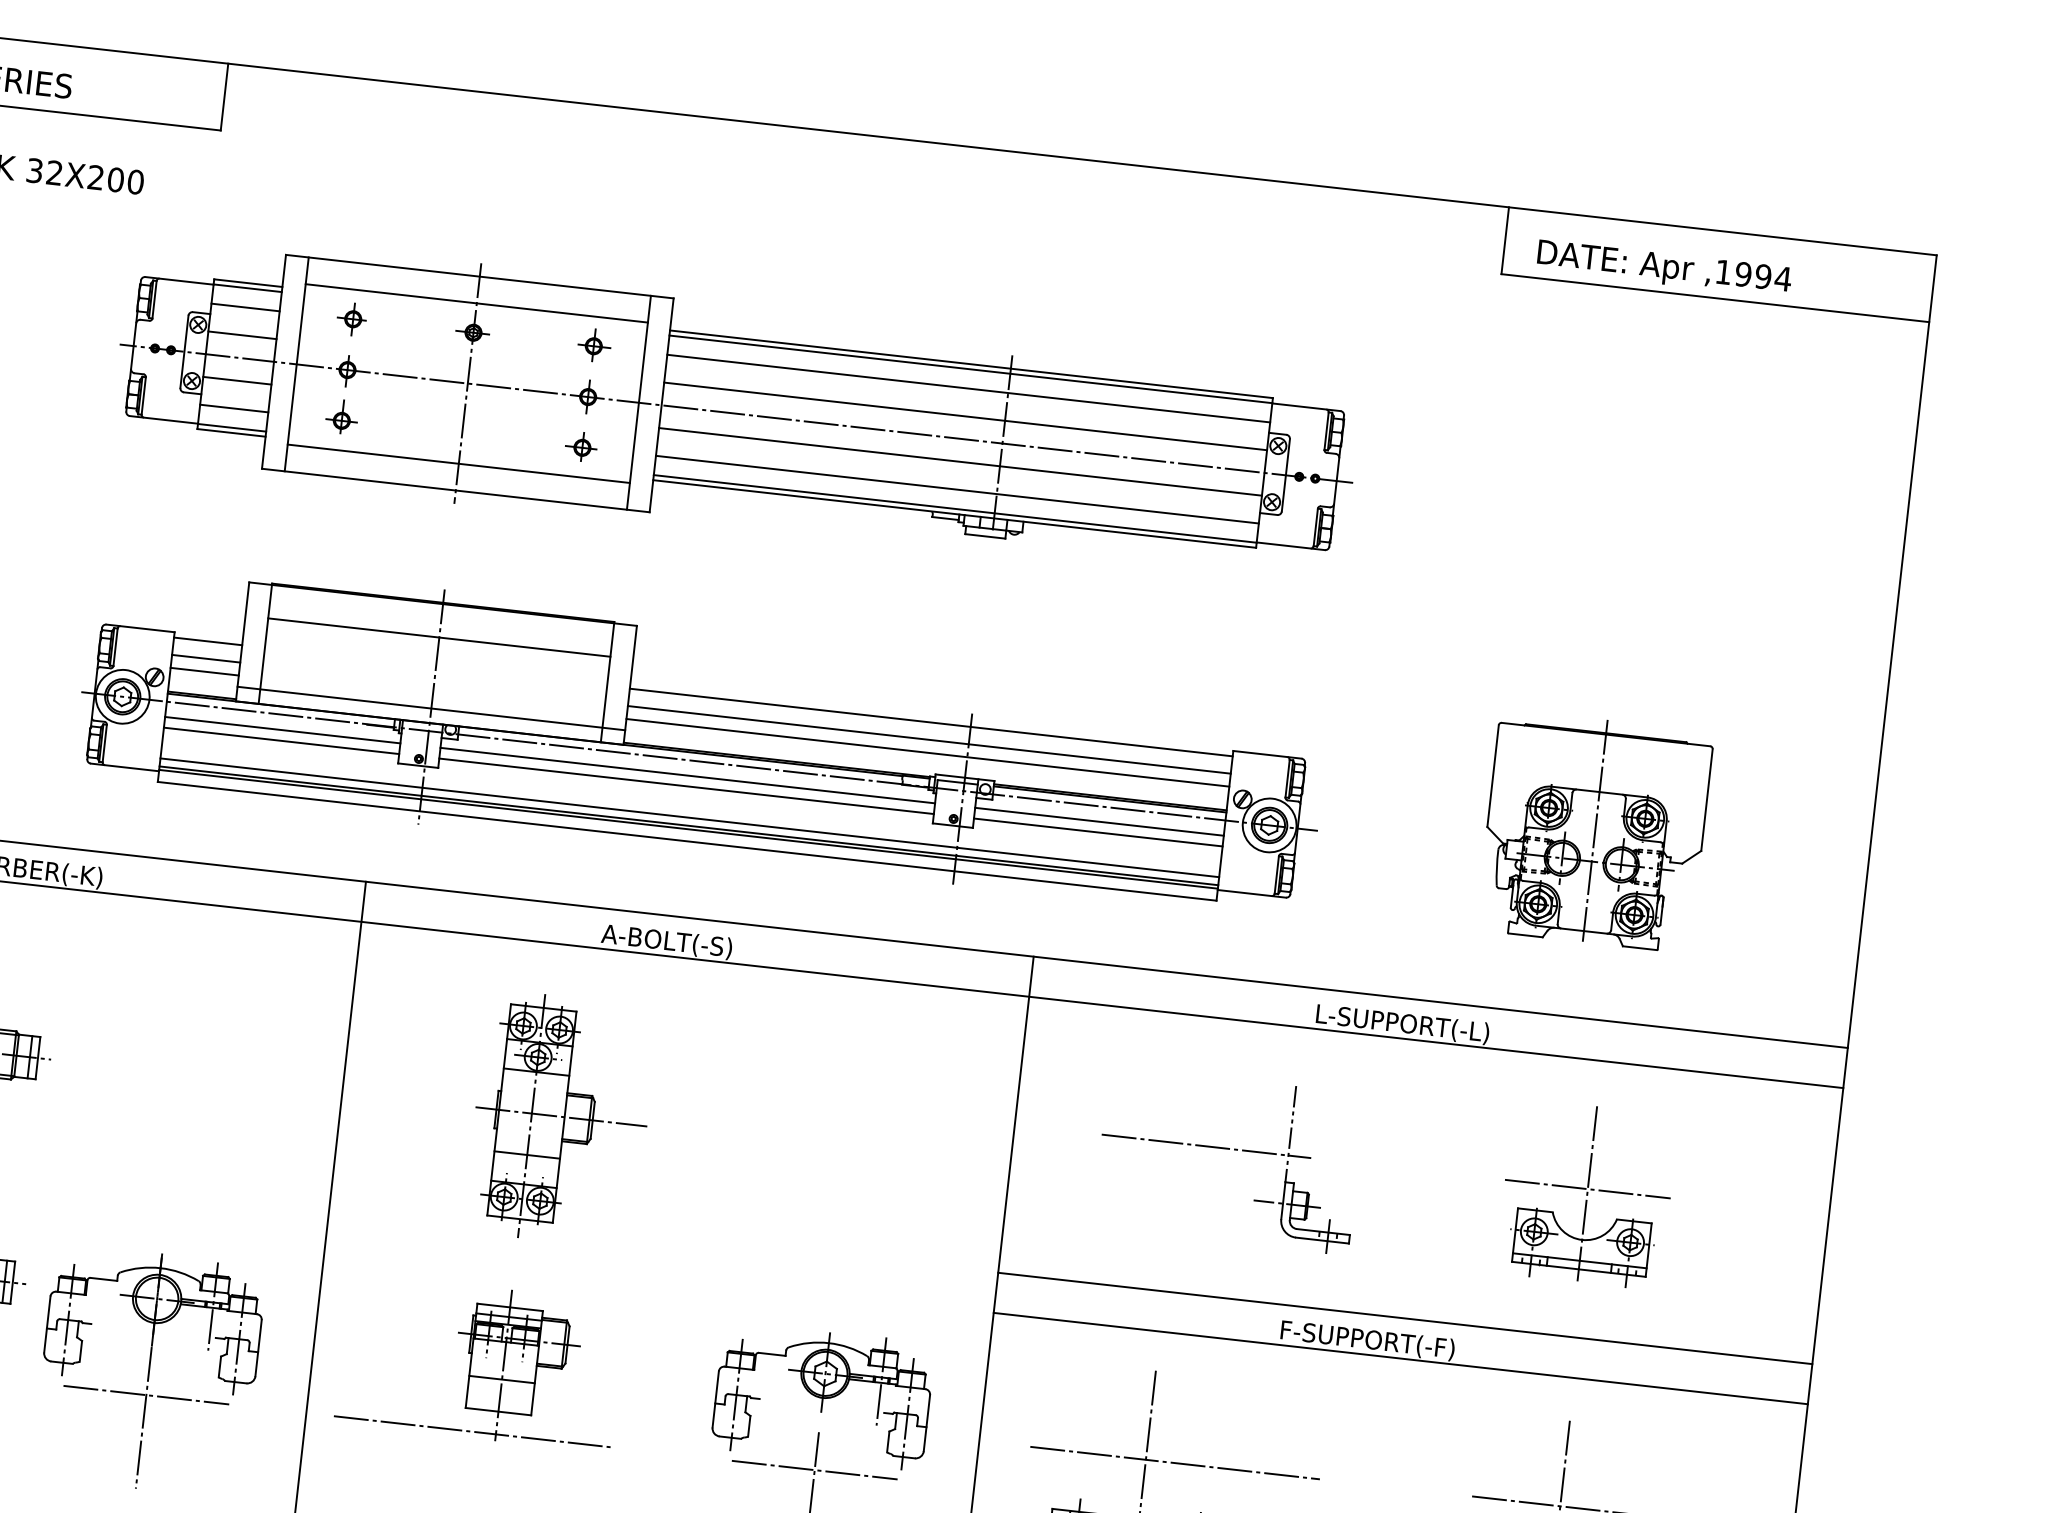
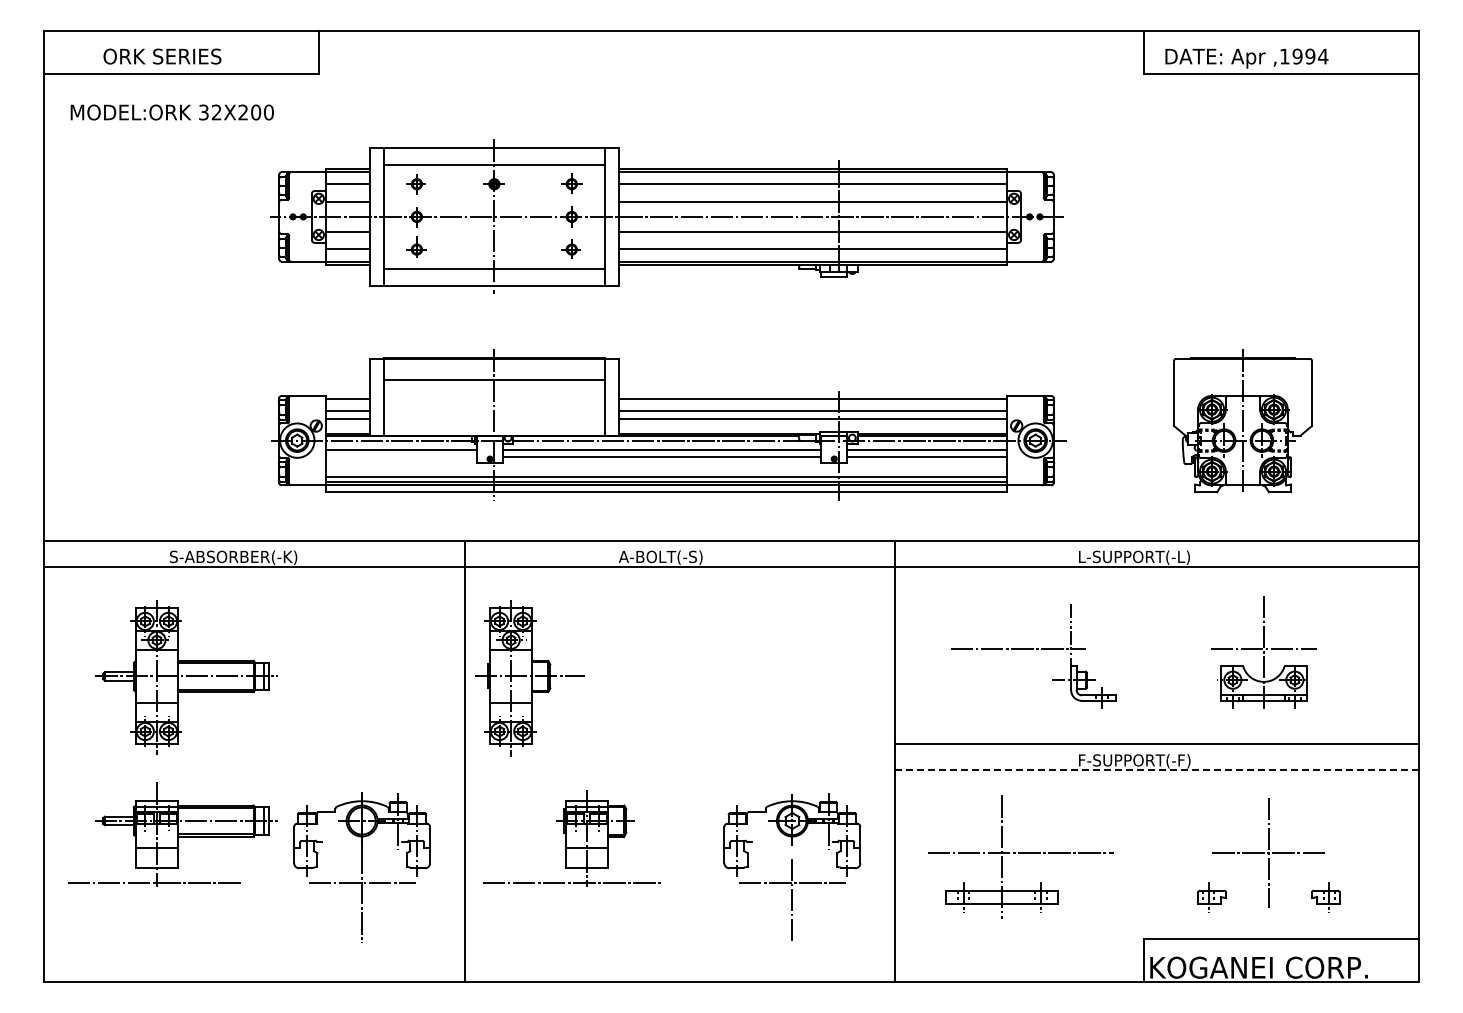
line: (431, 709) -> (494, 426), removed
line: (281, 741) -> (401, 457), removed
part: (560, 1119) -> (529, 678), moved
line: (1401, 1359) -> (1157, 770), solid -> dashed

